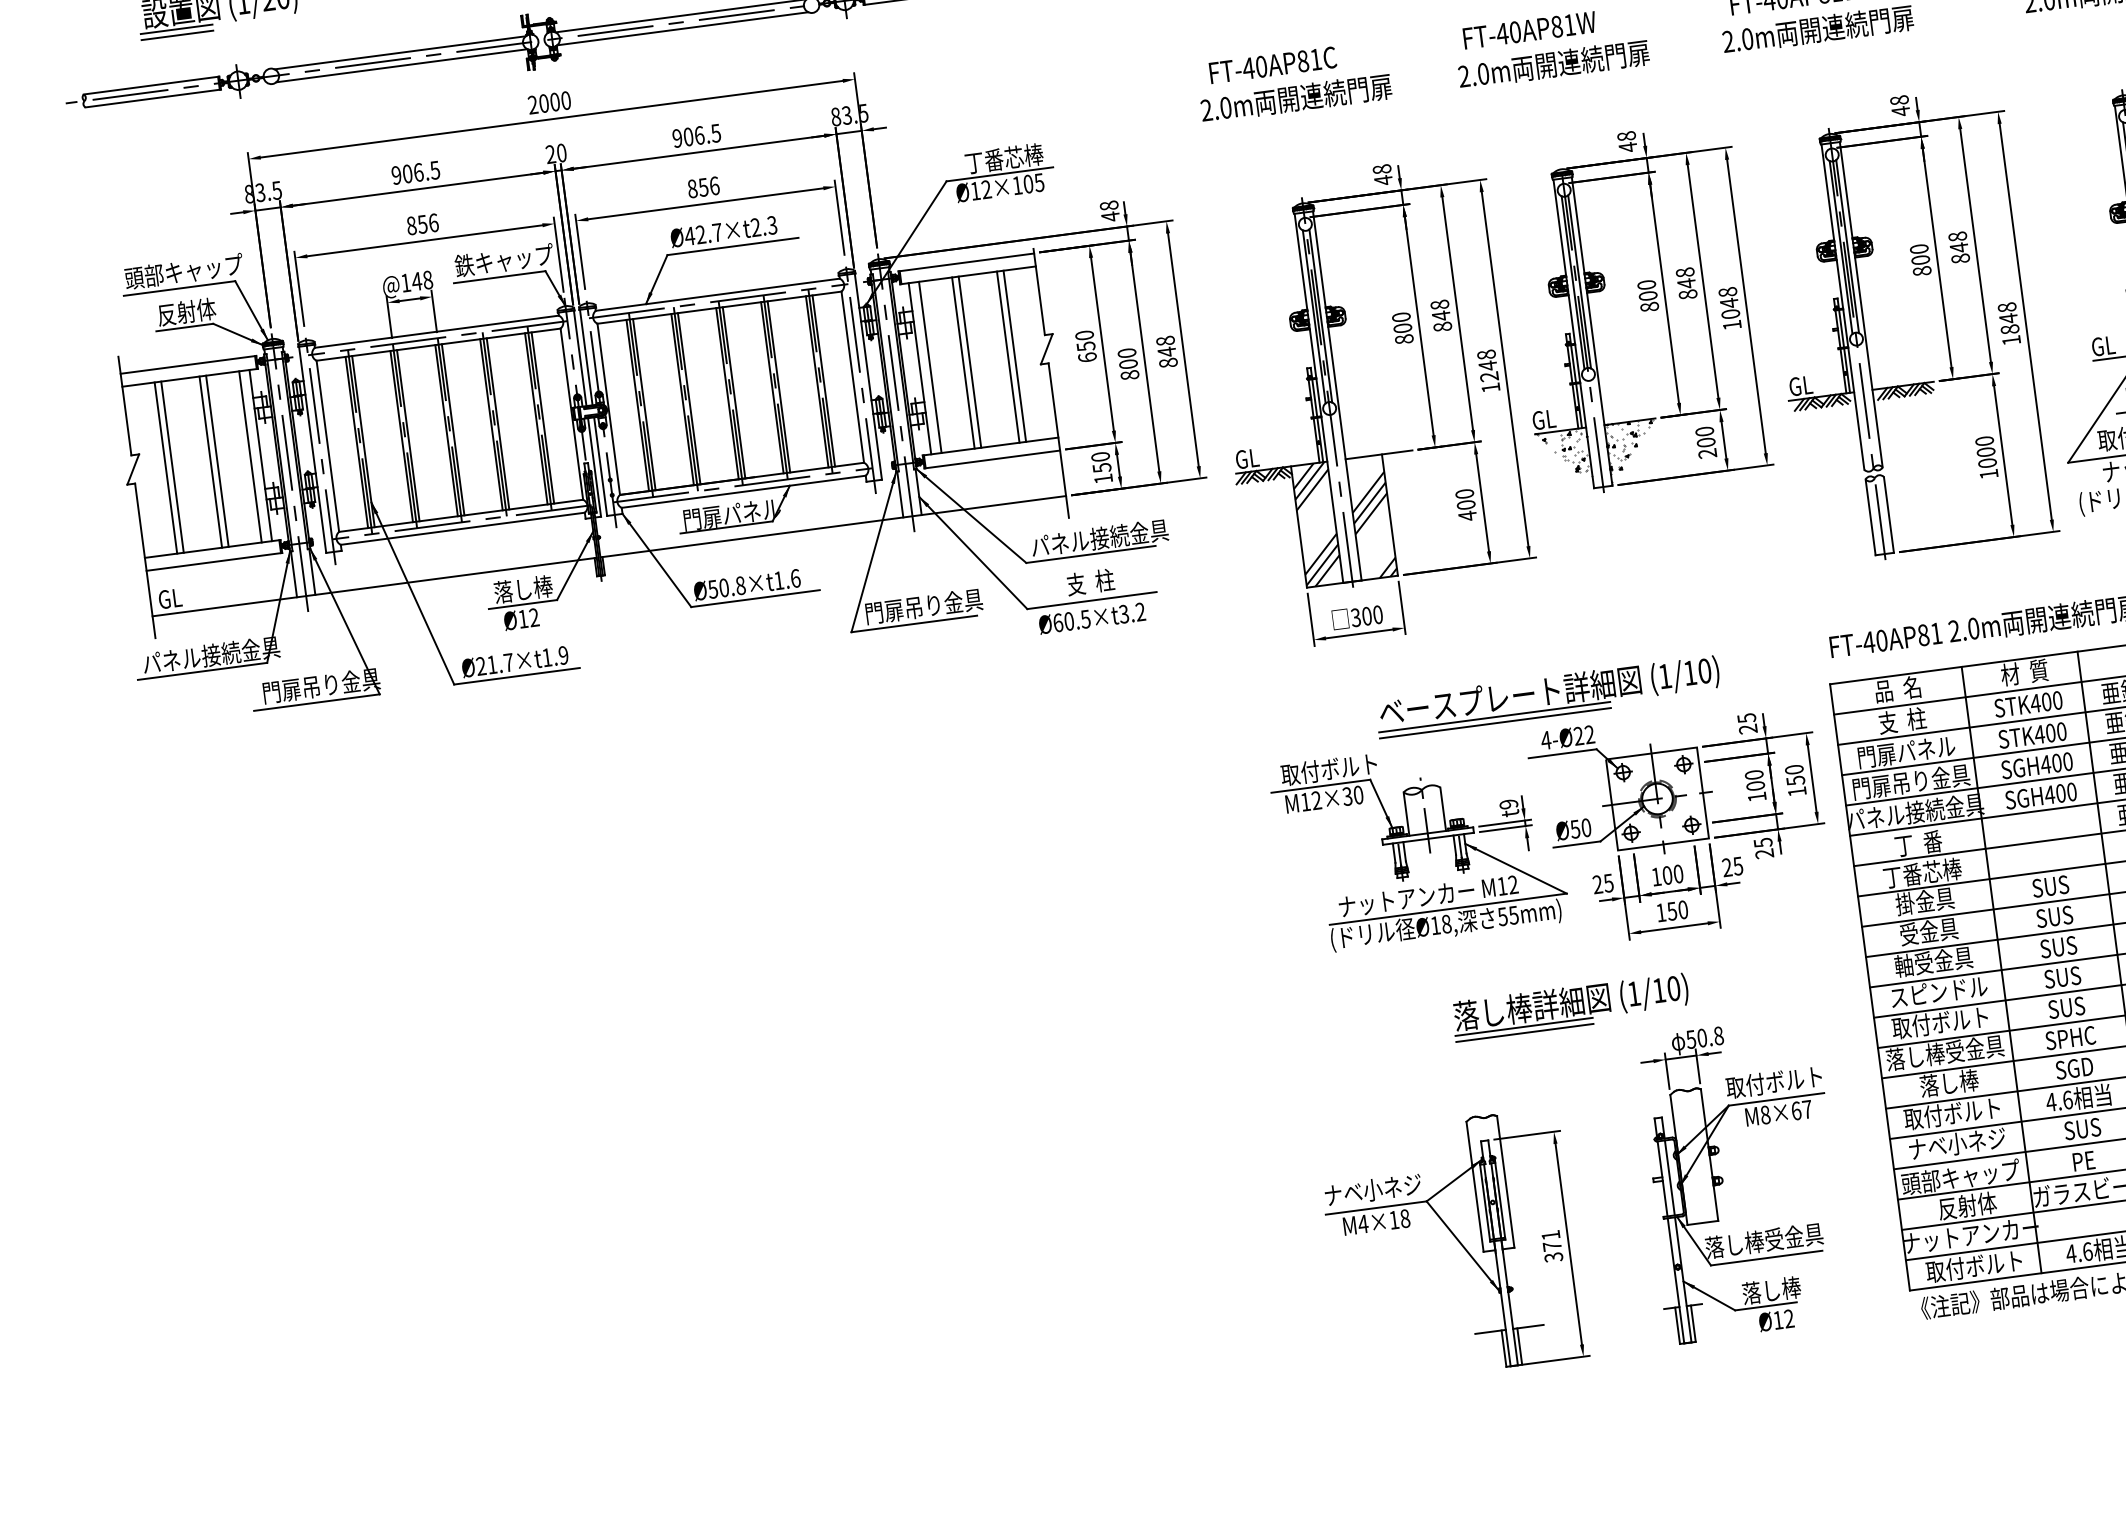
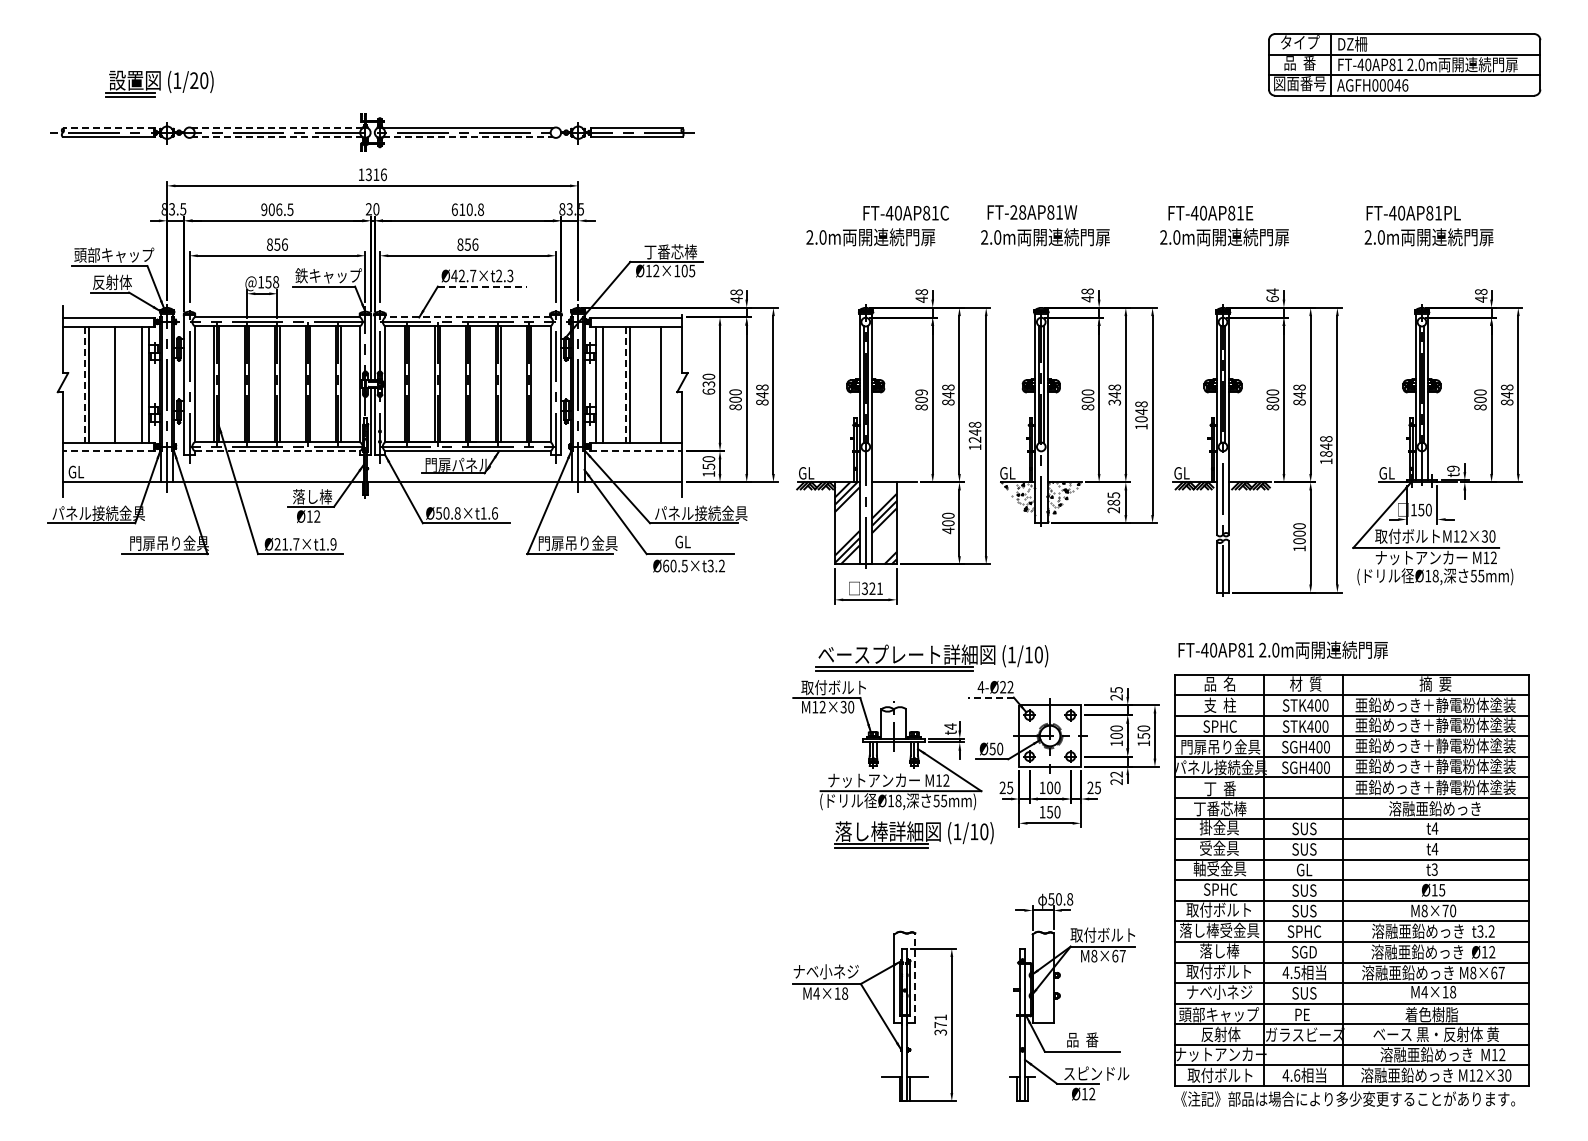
line: (683, 29) -> (468, 137), solid -> dashed
text: (1509, 33) -> (1018, 212), FT-40AP81W -> FT-28AP81W
line: (398, 53) -> (276, 128), solid -> dashed
text: (1271, 64) -> (905, 212), moved
line: (400, 66) -> (276, 137), solid -> dashed
line: (151, 85) -> (108, 128), solid -> dashed
text: (549, 102) -> (372, 174), 2000 -> 1316
text: (1899, 106) -> (1272, 295), 48 -> 64
text: (696, 135) -> (467, 209), 906.5 -> 610.8
line: (733, 246) -> (482, 286), solid -> dashed
text: (416, 281) -> (268, 282), @148 -> @158
line: (717, 294) -> (467, 317), solid -> dashed
text: (1687, 294) -> (1114, 402), 848 -> 348
text: (1401, 317) -> (921, 392), 800 -> 809
text: (1085, 345) -> (708, 383), 650 -> 630
line: (1008, 357) -> (656, 384), removed
line: (963, 364) -> (625, 385), solid -> dashed
text: (1704, 436) -> (1113, 498), 200 -> 285
line: (992, 459) -> (636, 451), solid -> dashed
line: (216, 461) -> (119, 384), removed
line: (165, 469) -> (84, 385), solid -> dashed
line: (462, 529) -> (277, 451), solid -> dashed
line: (213, 562) -> (108, 451), solid -> dashed
text: (1090, 581) -> (691, 541), 支  柱 -> GL
text: (1371, 615) -> (875, 588), 300 -> 321
part: (1547, 695) -> (931, 657), moved
text: (1905, 752) -> (1219, 726), 門扉パネル -> SPHC
line: (1562, 753) -> (990, 697), solid -> dashed
text: (1508, 804) -> (950, 726), t9 -> t4
text: (1762, 842) -> (1116, 774), 25 -> 22
text: (2058, 946) -> (1304, 869), SUS -> GL
text: (1938, 992) -> (1220, 889), スピンドル -> SPHC
part: (1569, 1006) -> (913, 834), moved
text: (2068, 1099) -> (1297, 972), 4.6 -> 4.5
line: (1505, 1181) -> (915, 977), solid -> dashed
text: (1764, 1240) -> (1082, 1039), 落し棒受金具 -> 品  番
text: (1791, 1287) -> (1096, 1073), 落し棒 -> スピンドル

